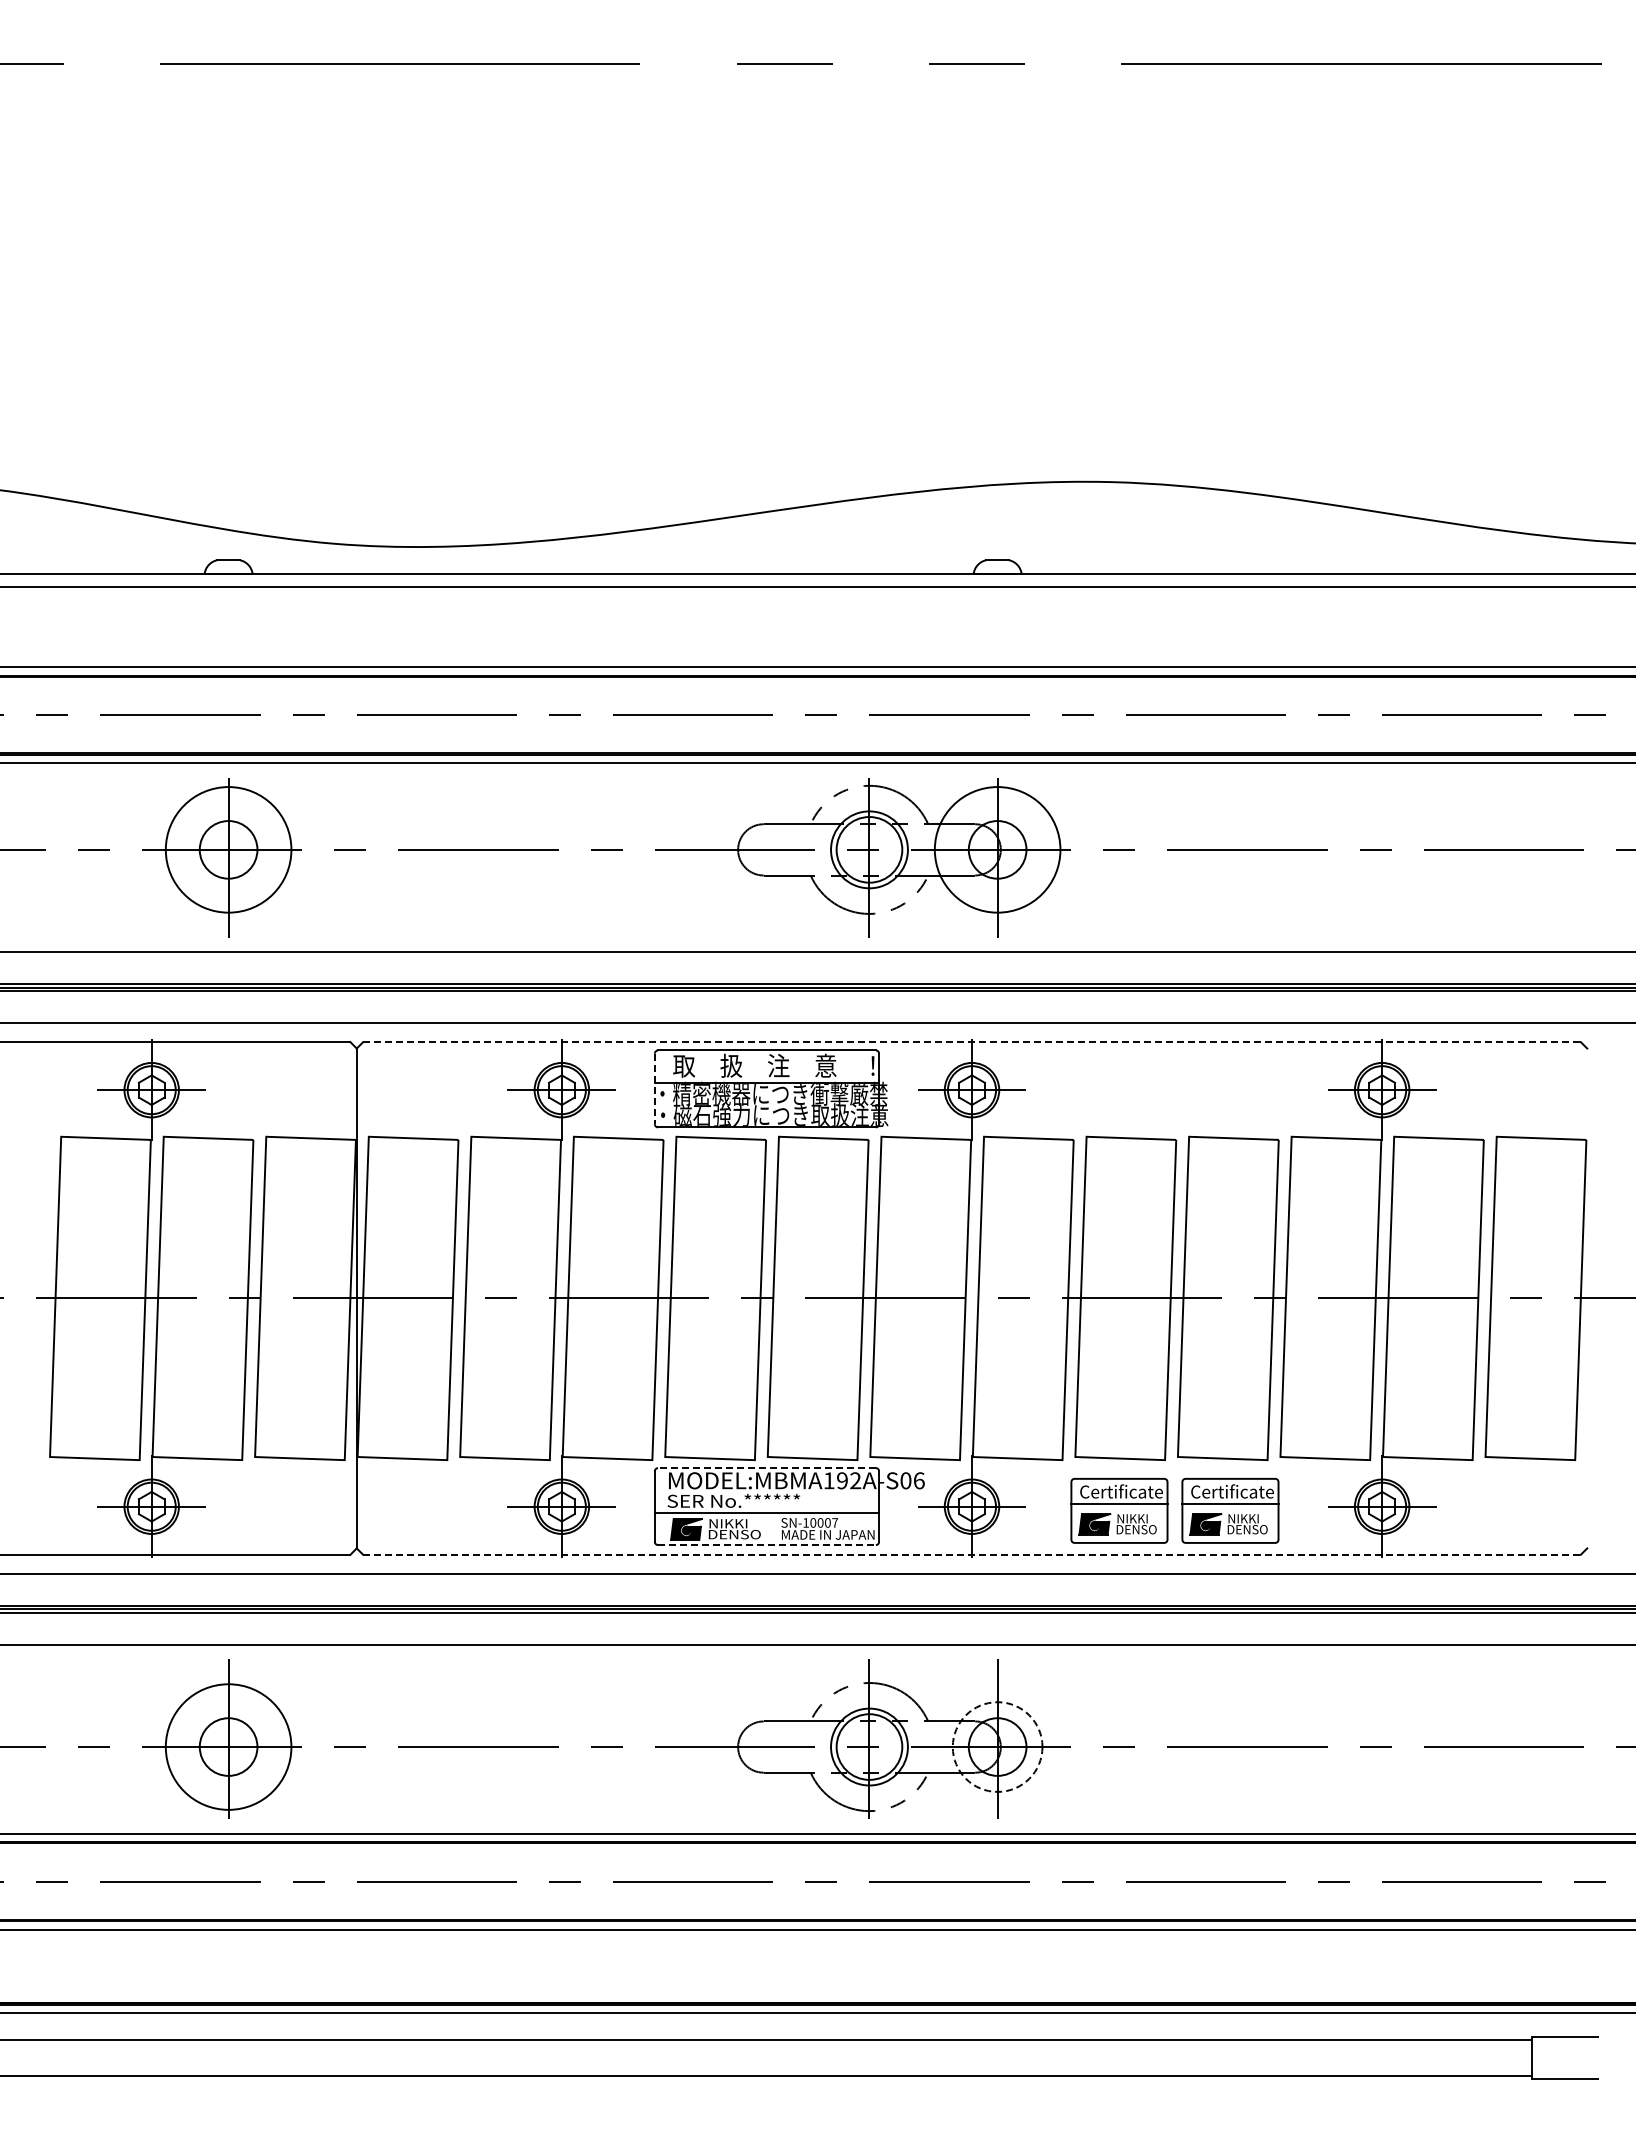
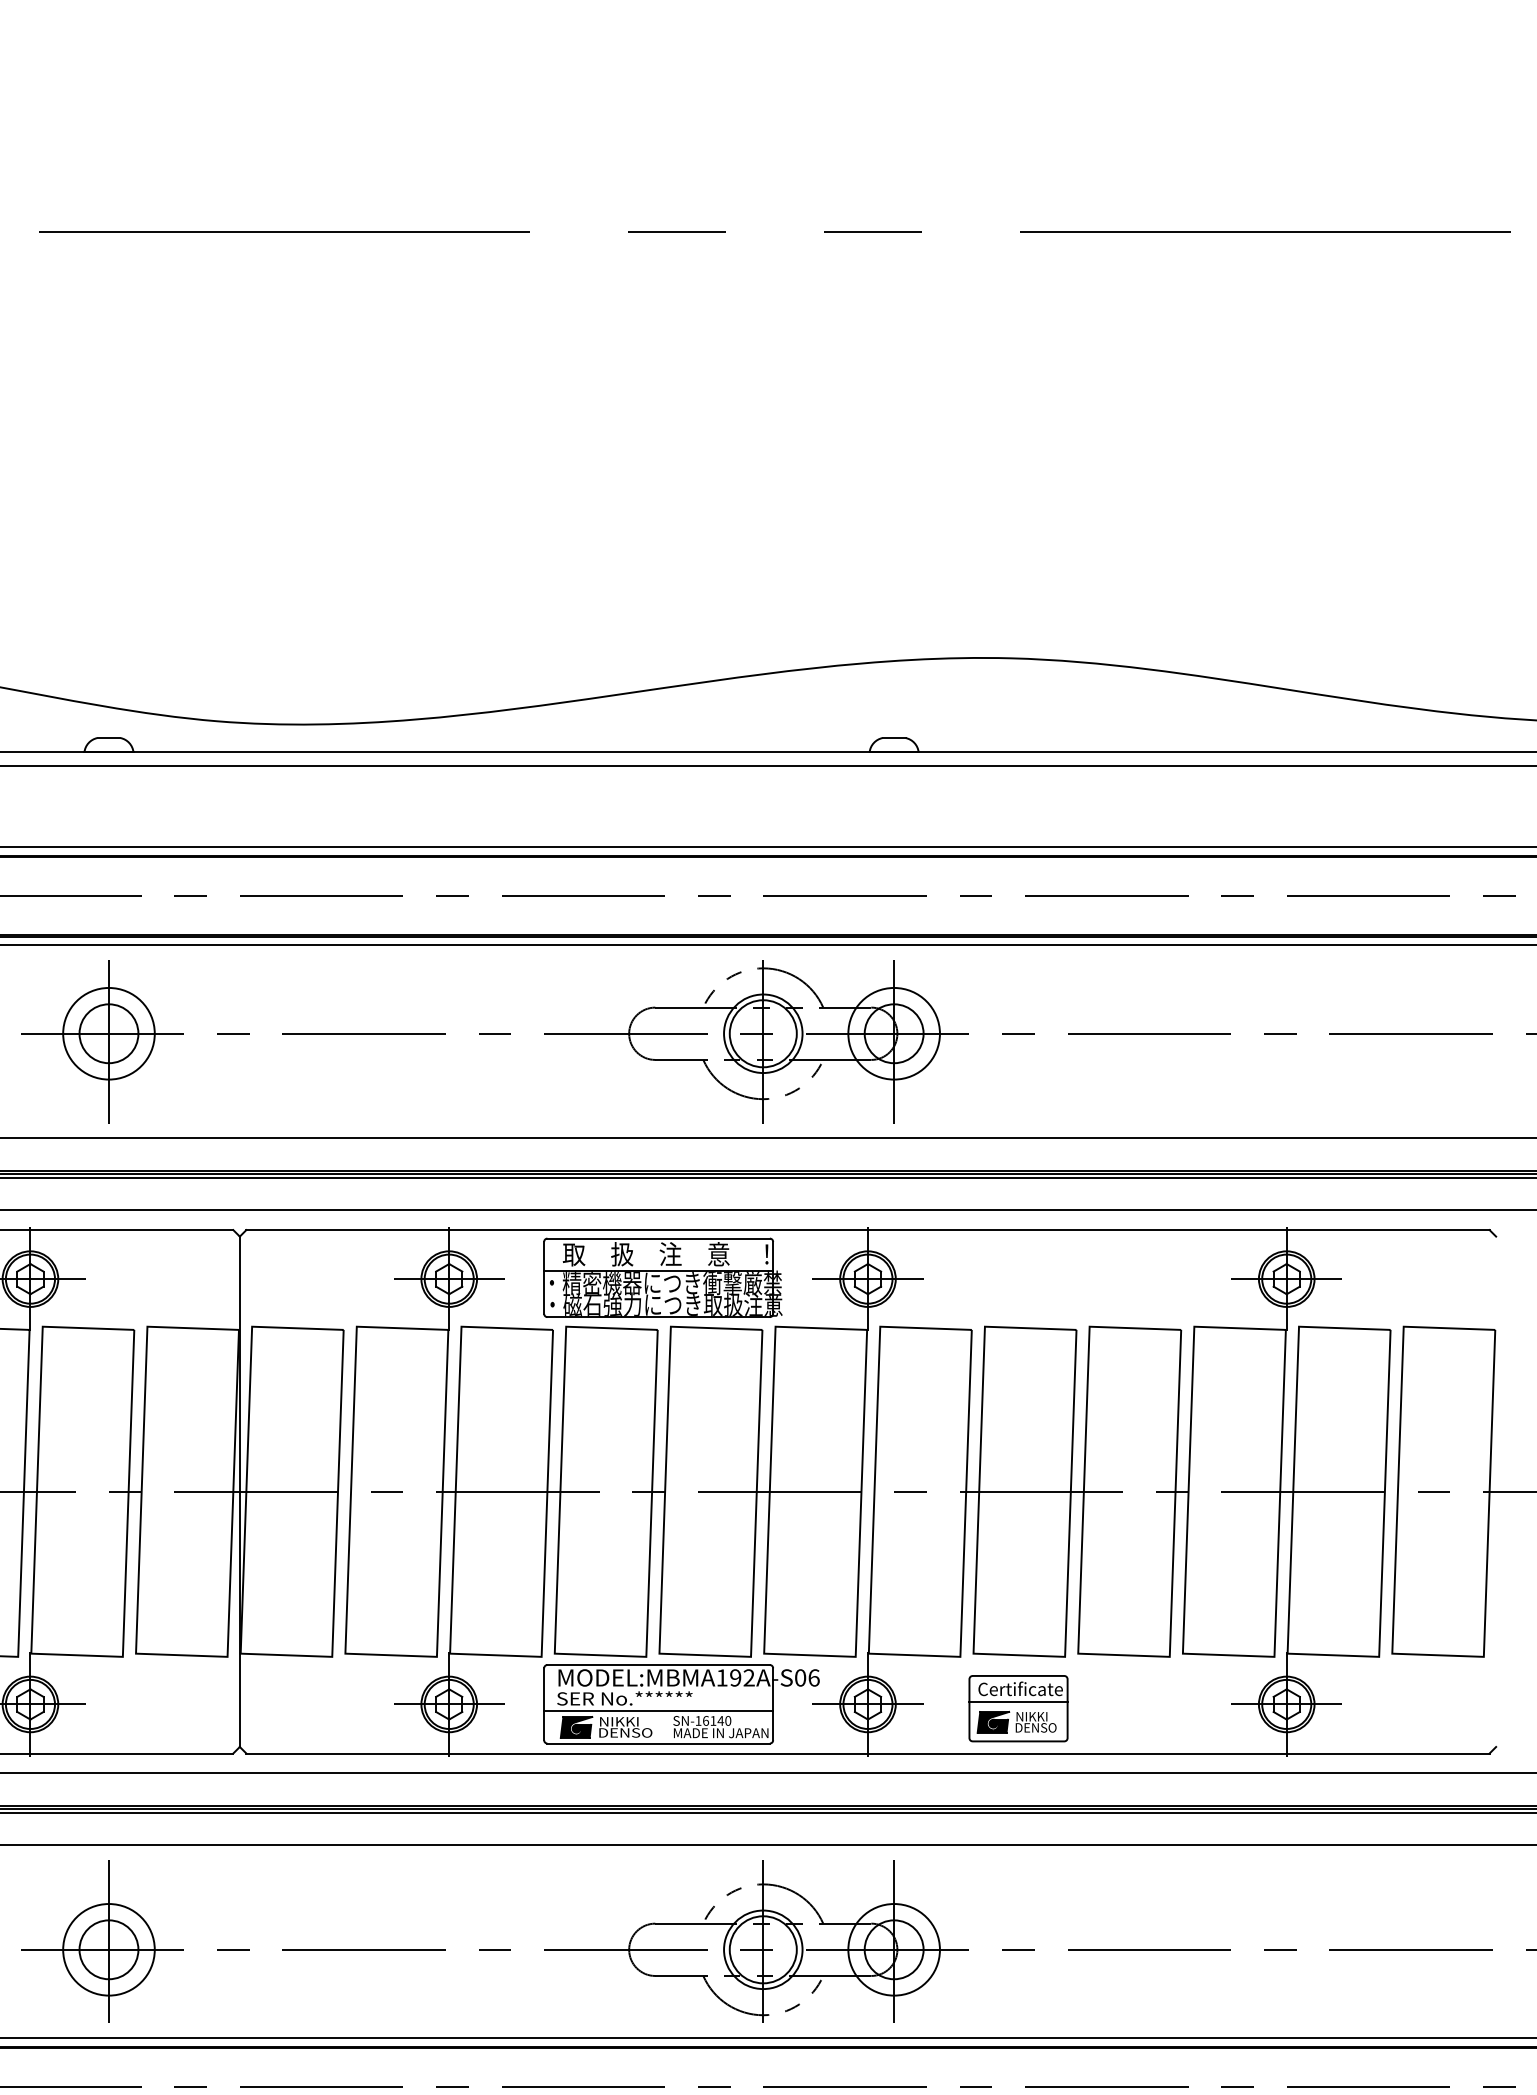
circle: (228, 849) -> (108, 1033), size x0.71
circle: (997, 849) -> (894, 1033), size x0.71
line: (972, 1042) -> (868, 1230), dashed -> solid
line: (654, 1089) -> (543, 1278), dashed -> solid
line: (766, 1468) -> (658, 1665), dashed -> solid
part: (1230, 1510) -> (1131, 1708), removed
text: (824, 1522) -> (717, 1720), SN-10007 -> SN-16140
line: (766, 1545) -> (658, 1744), dashed -> solid
line: (972, 1554) -> (868, 1753), dashed -> solid
circle: (228, 1746) -> (108, 1949), size x0.71
circle: (997, 1746) -> (894, 1949), dashed -> solid

